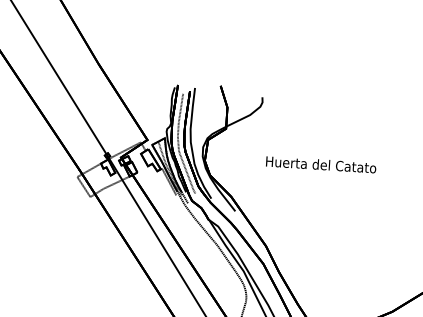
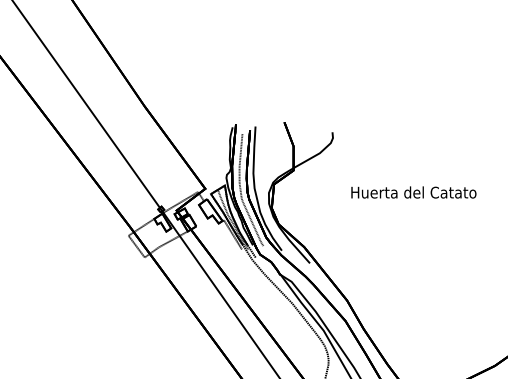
text: (320, 164) -> (413, 192), moved

